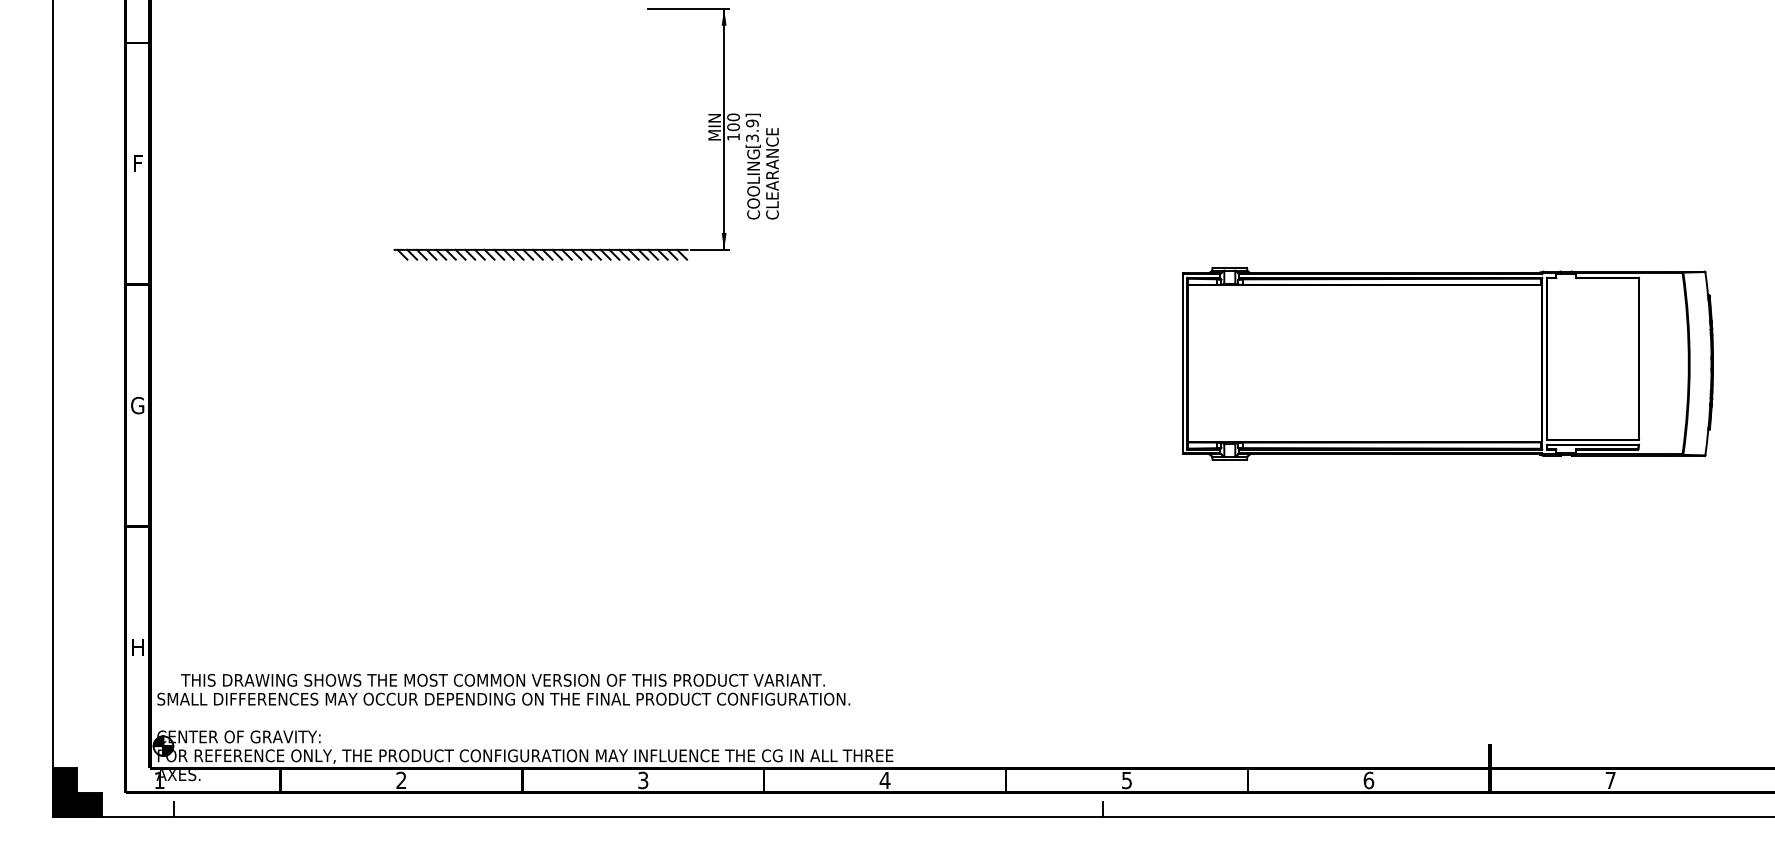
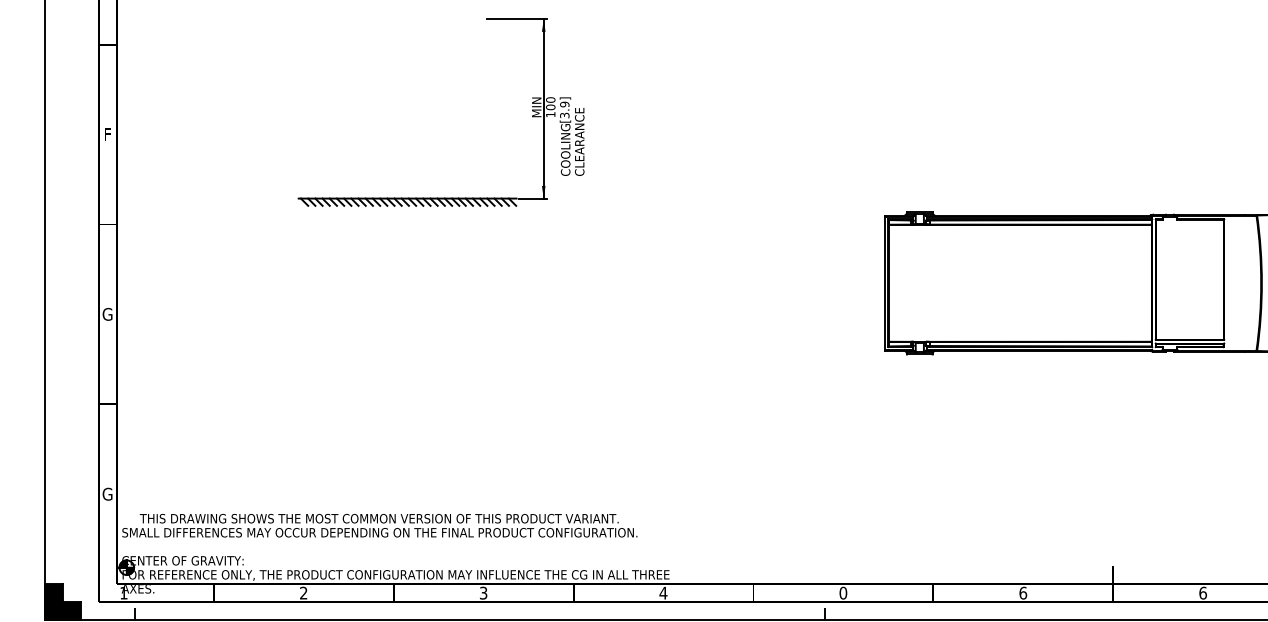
text: (137, 647) -> (107, 494), H -> G
text: (1126, 780) -> (842, 593), 5 -> 0
text: (1610, 780) -> (1202, 593), 7 -> 6

